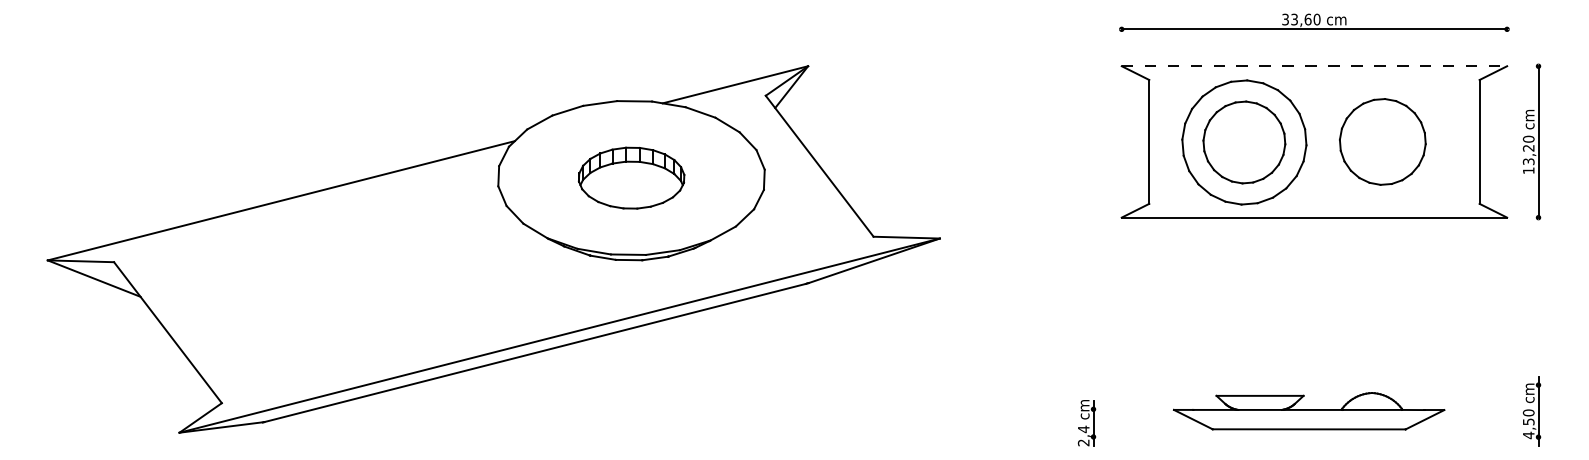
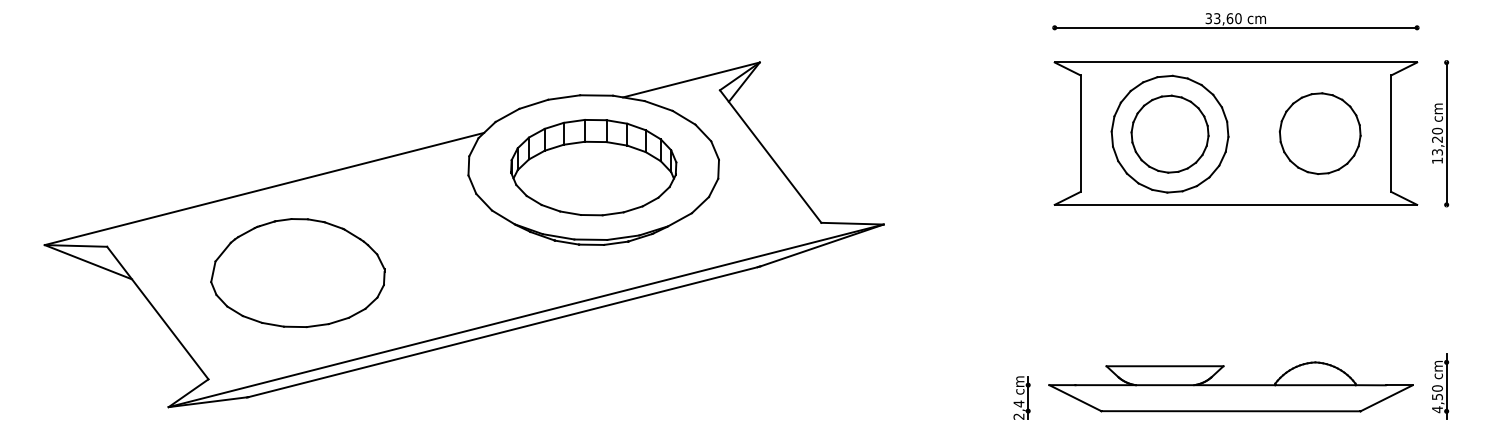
line: (1315, 66) -> (1236, 62), dashed -> solid
part: (1382, 141) -> (1319, 133), moved
part: (631, 177) -> (593, 167), size x1.67
part: (316, 290) -> (297, 273), added
part: (1308, 410) -> (1230, 386), size x1.43

